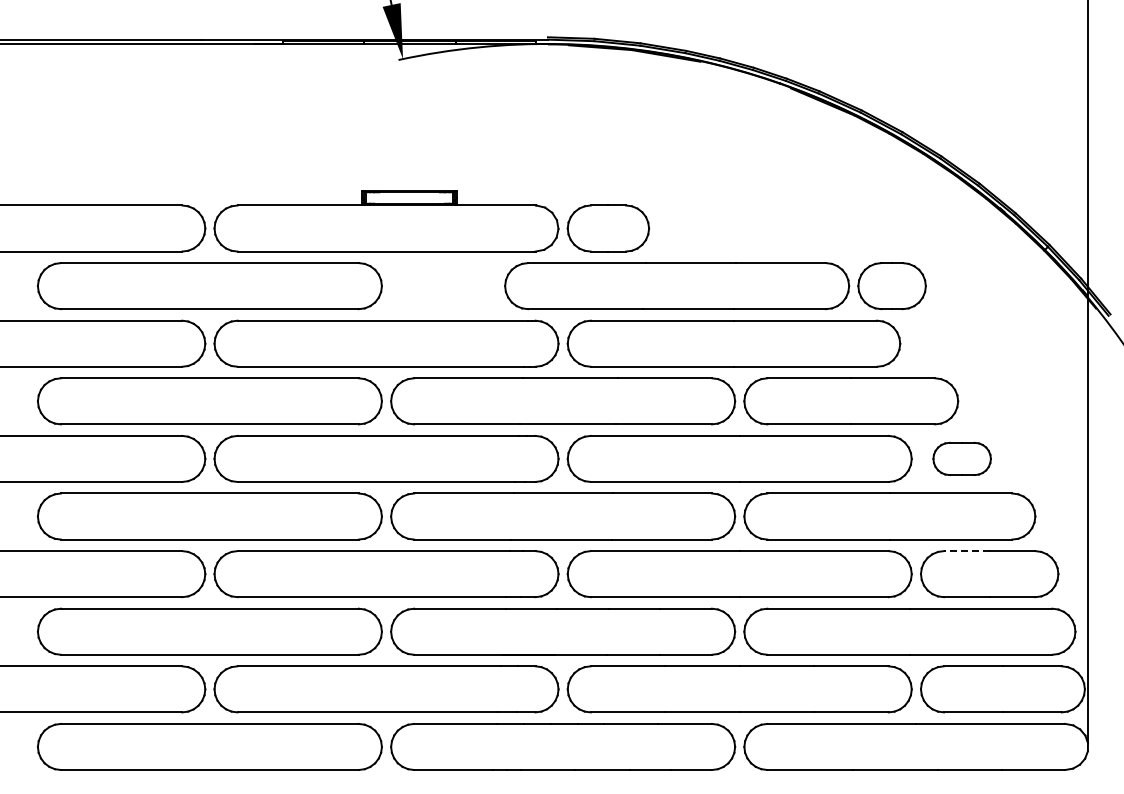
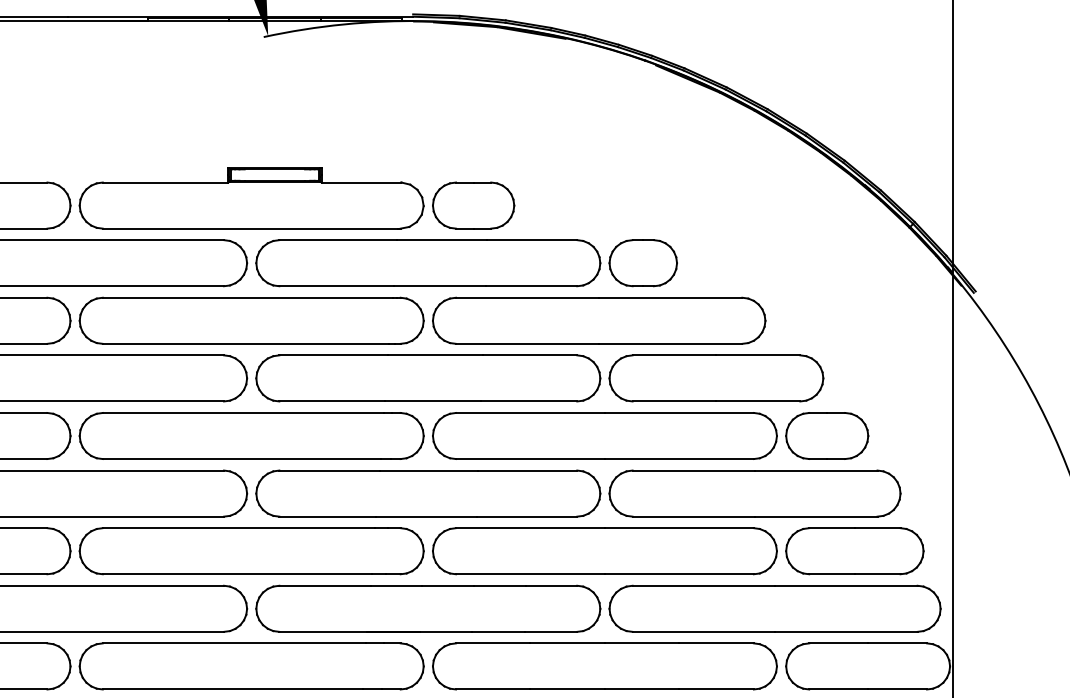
part: (715, 286) -> (466, 263), moved
part: (962, 458) -> (827, 435), size x1.43
line: (966, 551) -> (831, 528), dashed -> solid

